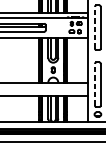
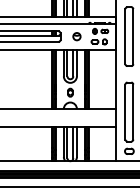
part: (57, 27) -> (76, 36), added
line: (94, 27) -> (125, 36), dashed -> solid
line: (94, 85) -> (125, 112), dashed -> solid

